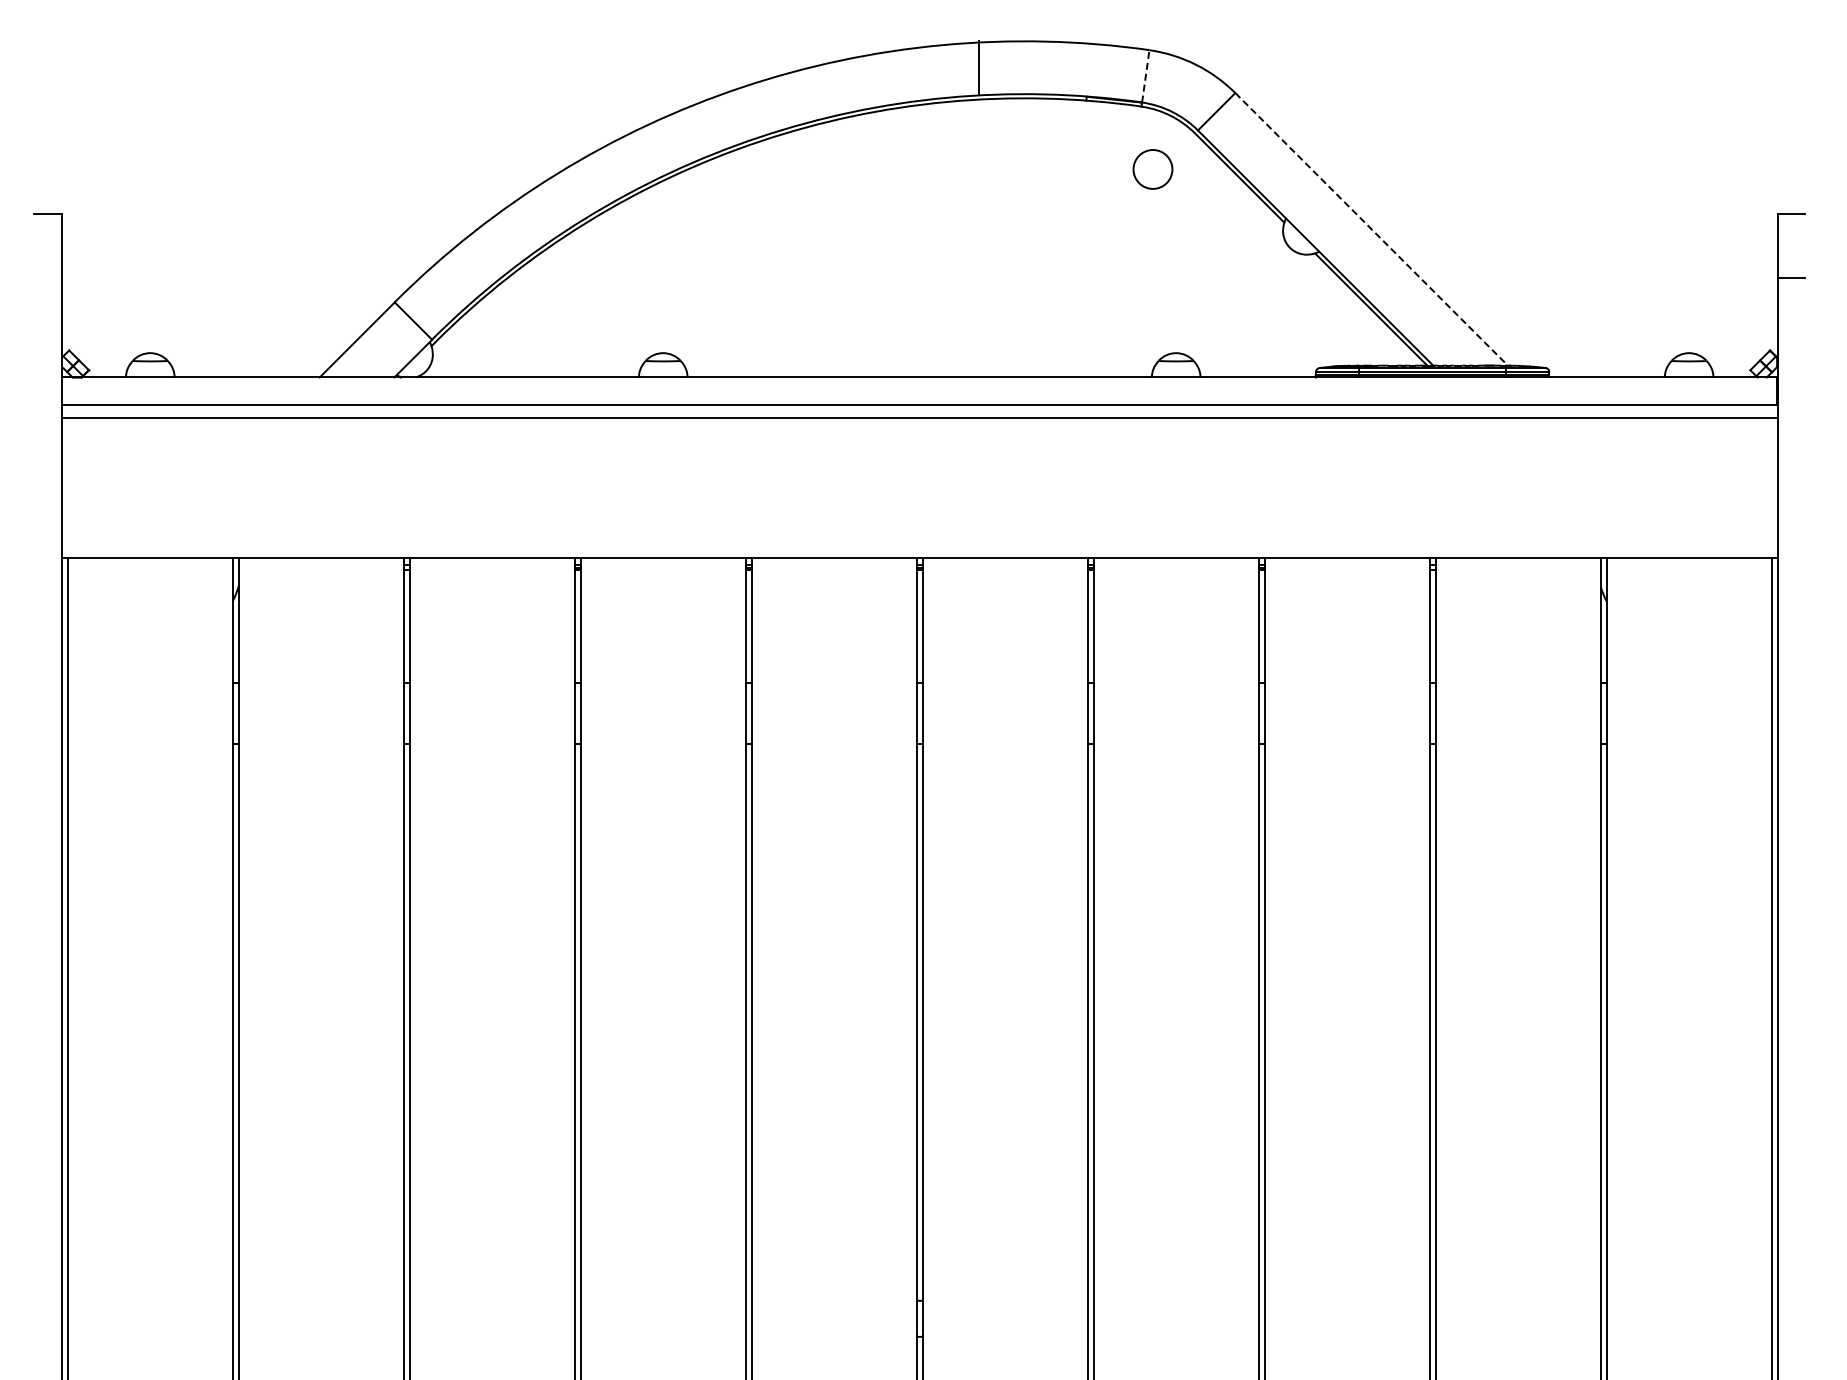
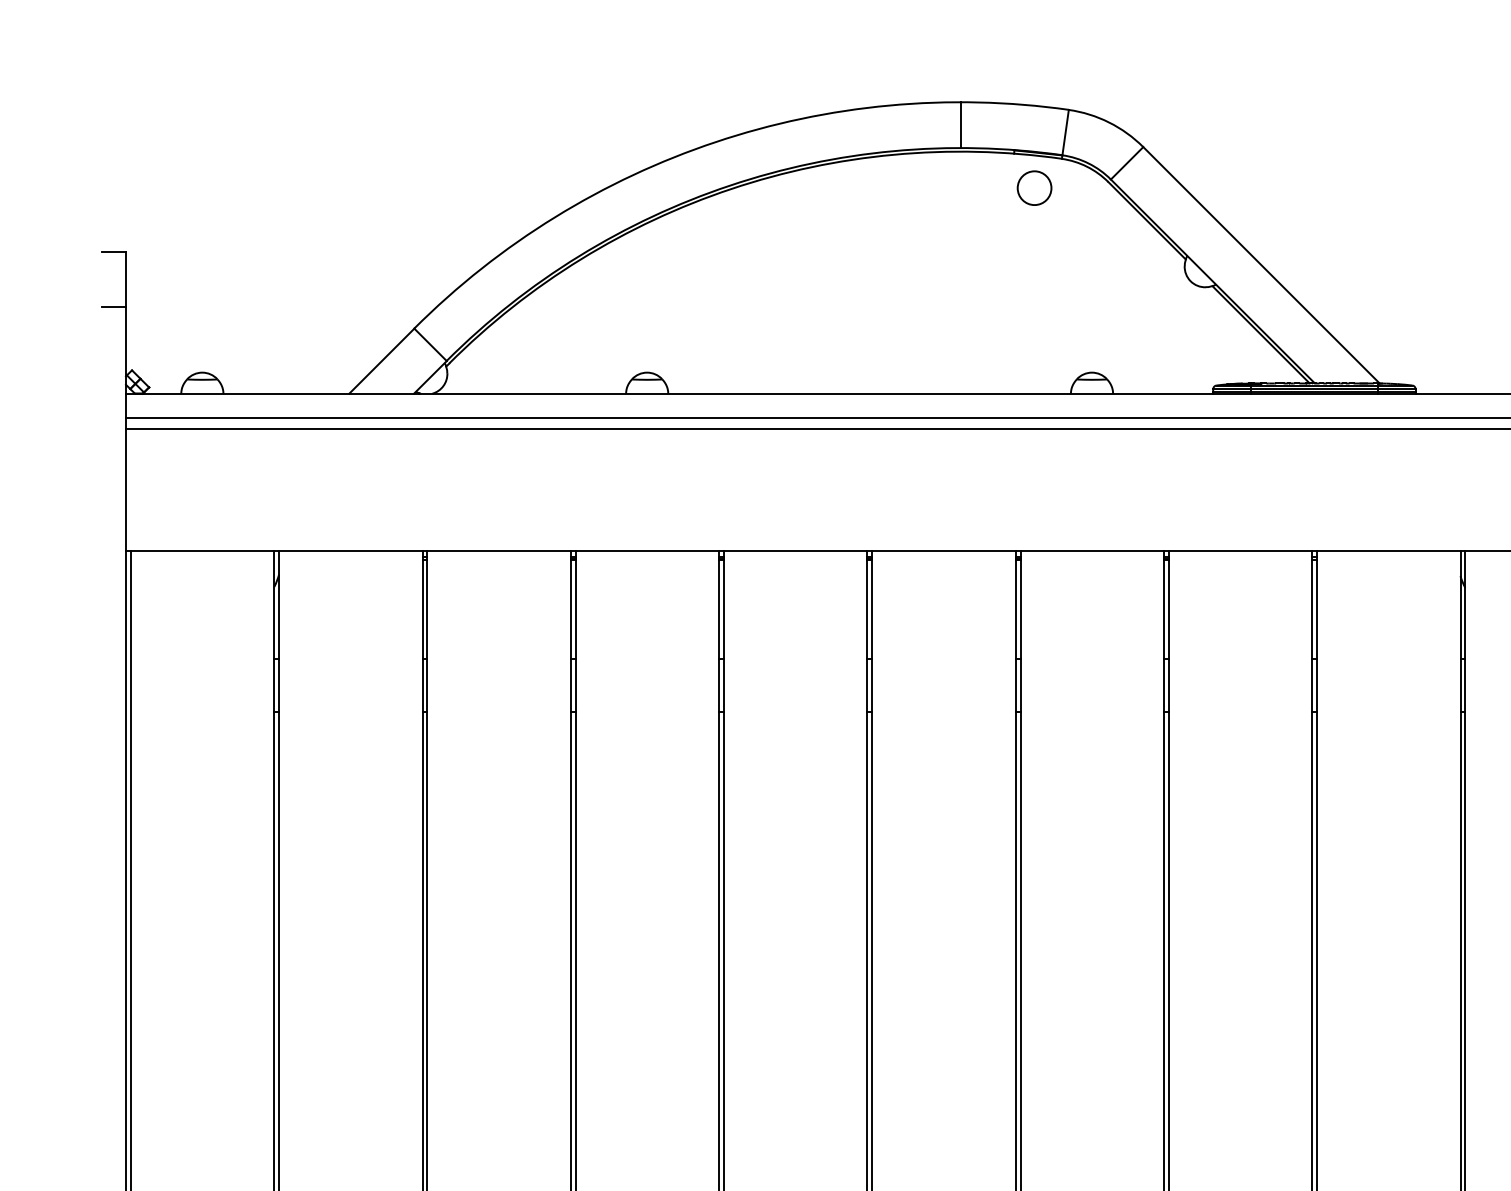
line: (978, 67) -> (960, 124), moved
line: (1145, 75) -> (1065, 131), dashed -> solid
circle: (1152, 169) -> (1034, 188), moved
line: (1371, 229) -> (1261, 265), dashed -> solid
line: (48, 277) -> (114, 307), added

